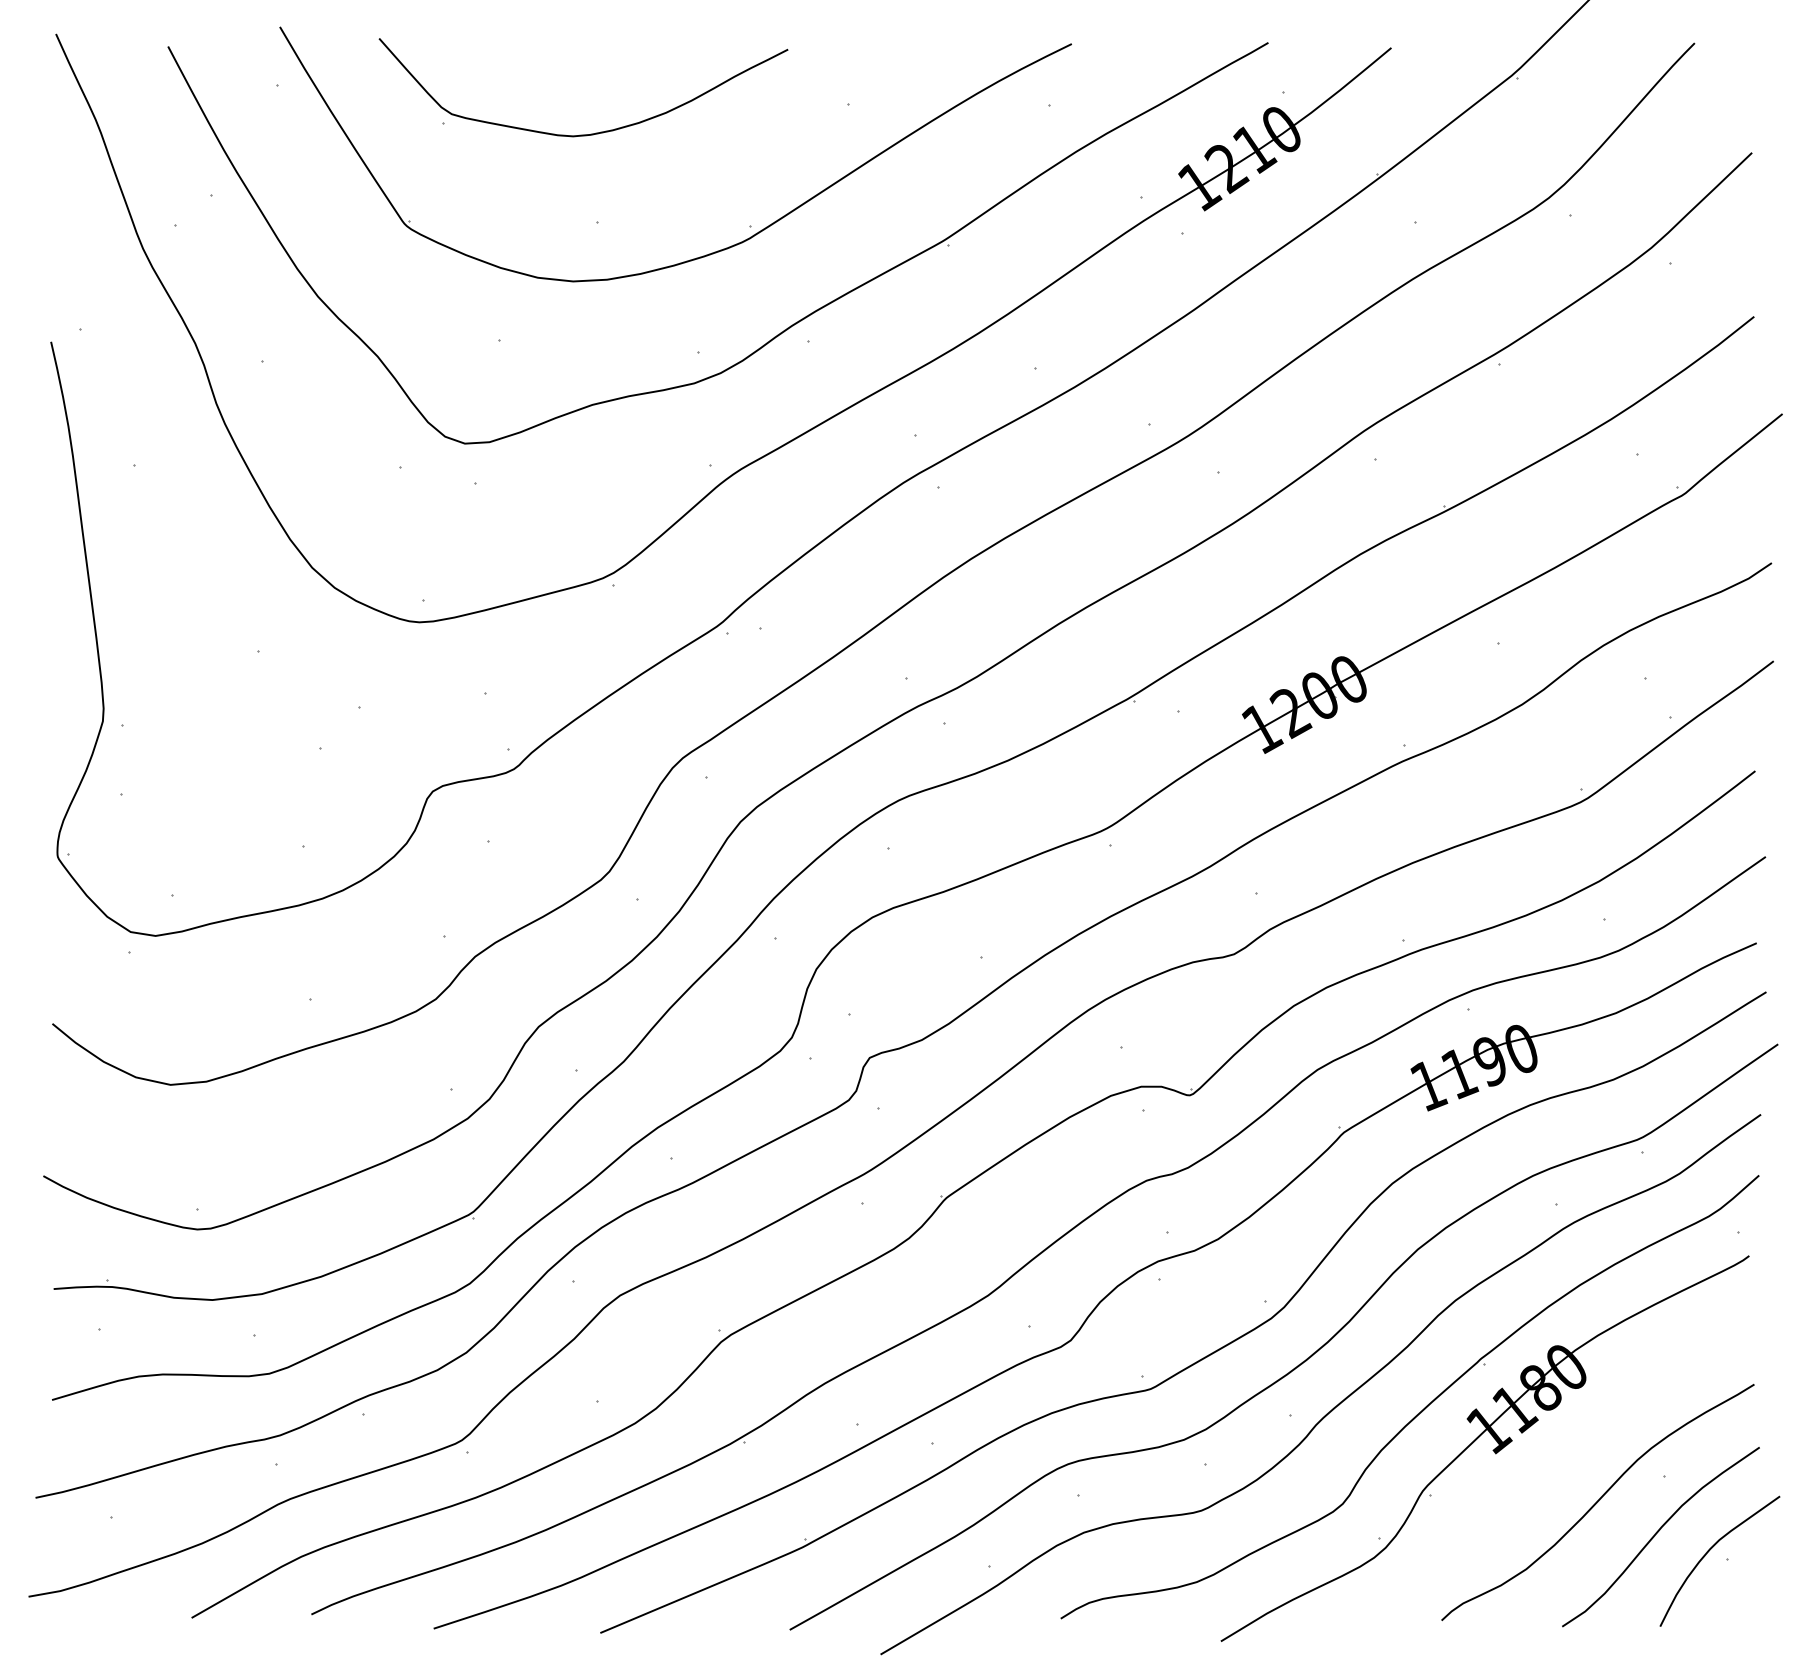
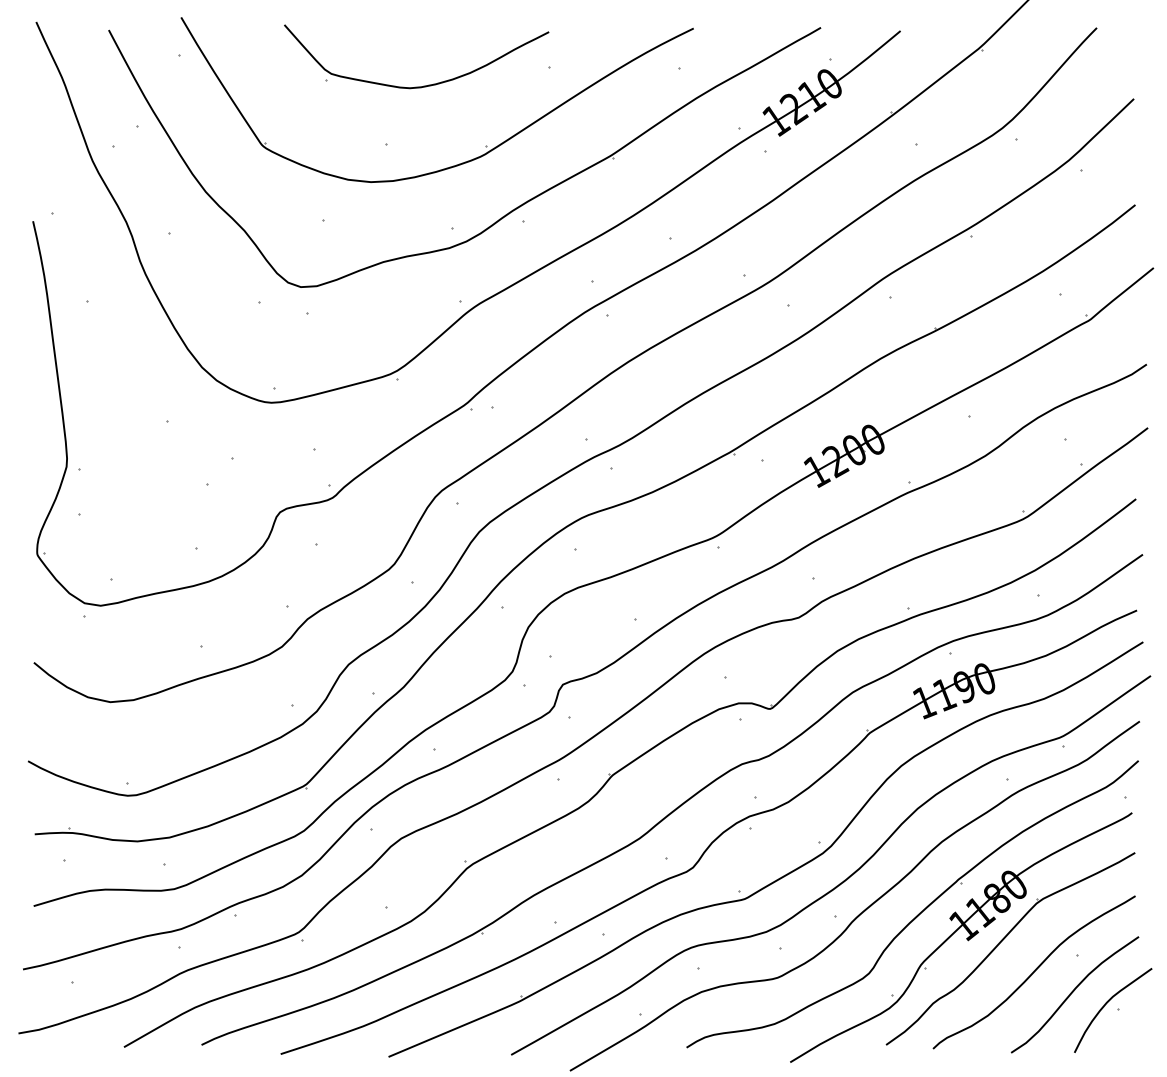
part: (594, 132) -> (423, 85), moved
part: (1550, 1453) -> (1003, 940), added

